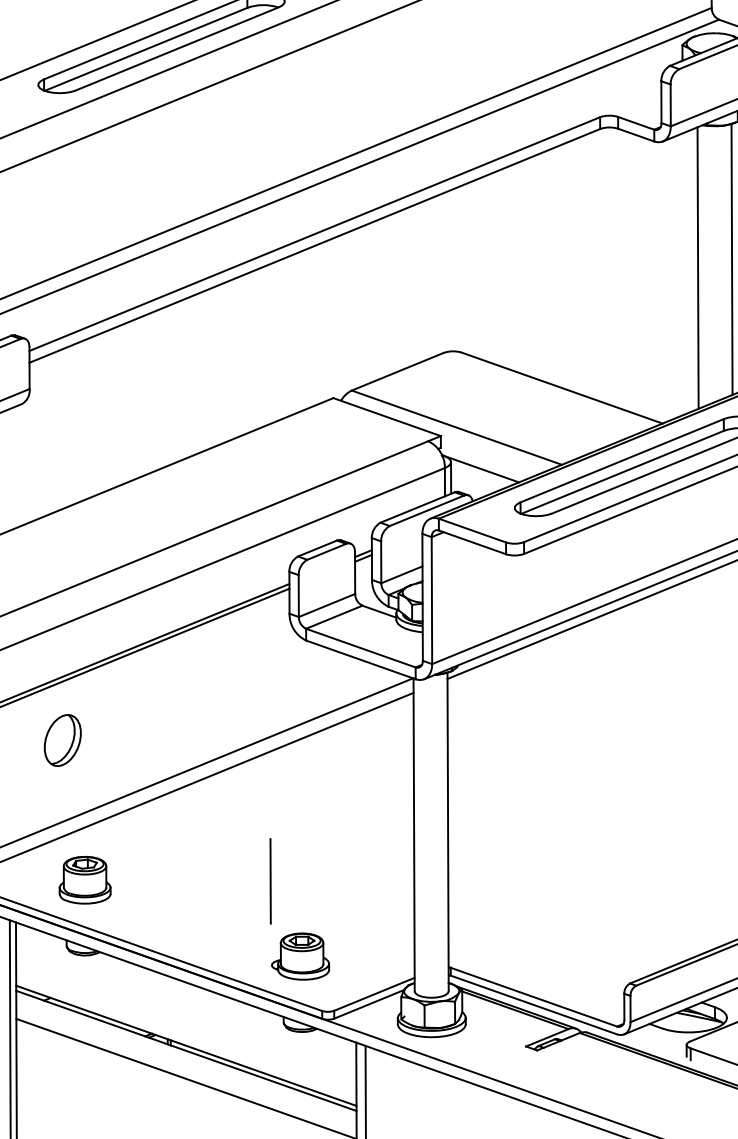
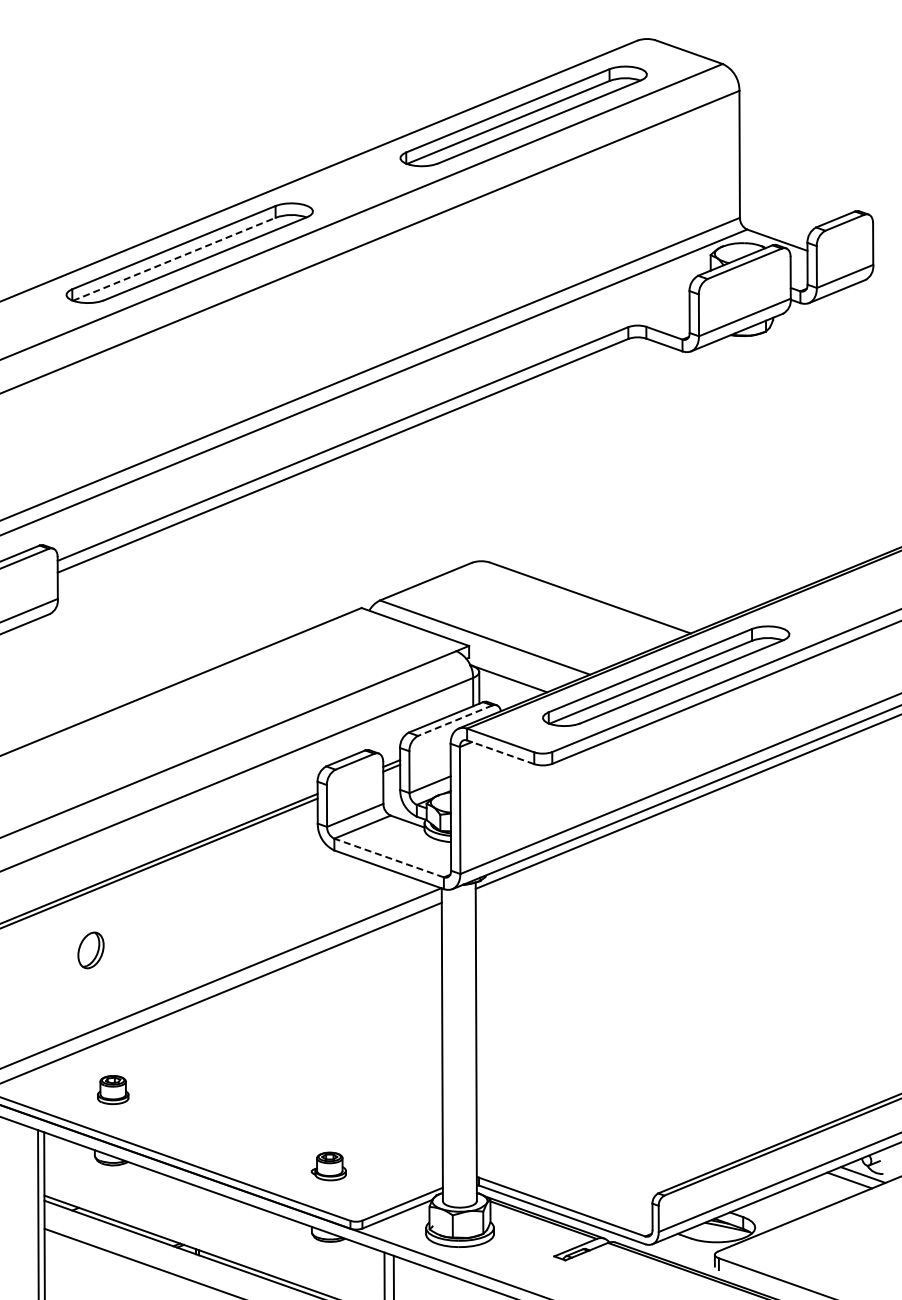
line: (146, 49) -> (174, 259), solid -> dashed
line: (731, 258) -> (759, 468), removed
line: (697, 267) -> (725, 477), removed
line: (426, 510) -> (454, 720), solid -> dashed
line: (472, 542) -> (500, 752), solid -> dashed
line: (360, 647) -> (388, 857), solid -> dashed
part: (62, 740) -> (90, 950), size x0.7
part: (84, 879) -> (112, 1089), size x0.6
line: (270, 881) -> (298, 1091), removed
part: (300, 956) -> (328, 1166), size x0.6

